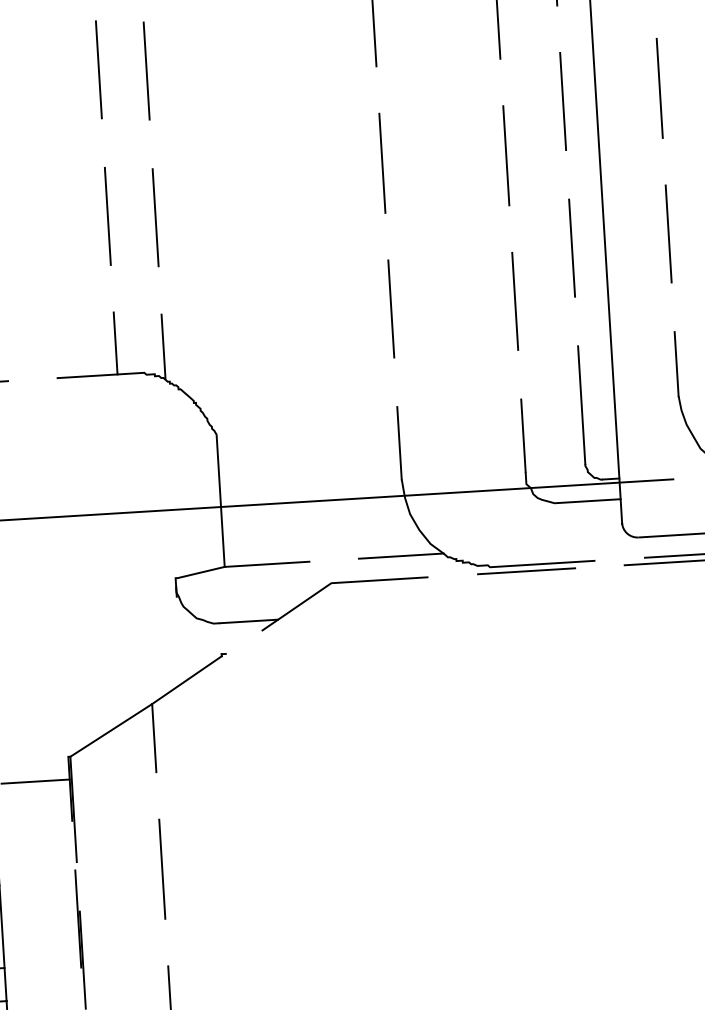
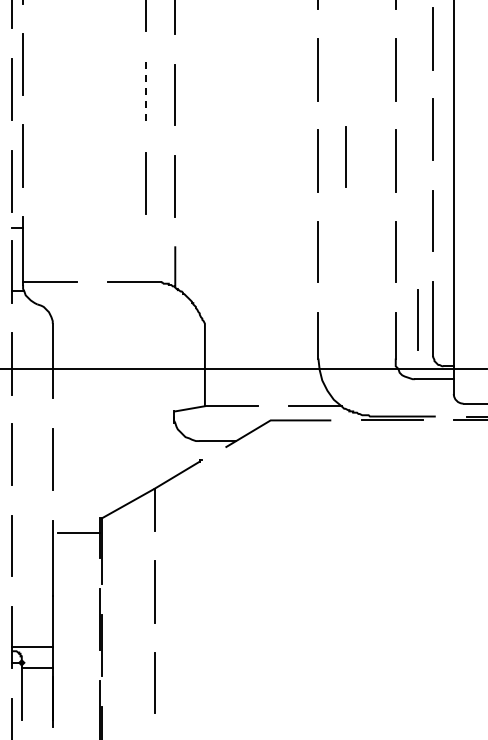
line: (98, 70) -> (145, 92), solid -> dashed
line: (425, 153) -> (345, 156), added
line: (115, 342) -> (145, 262), removed
line: (556, 407) -> (417, 319), added

